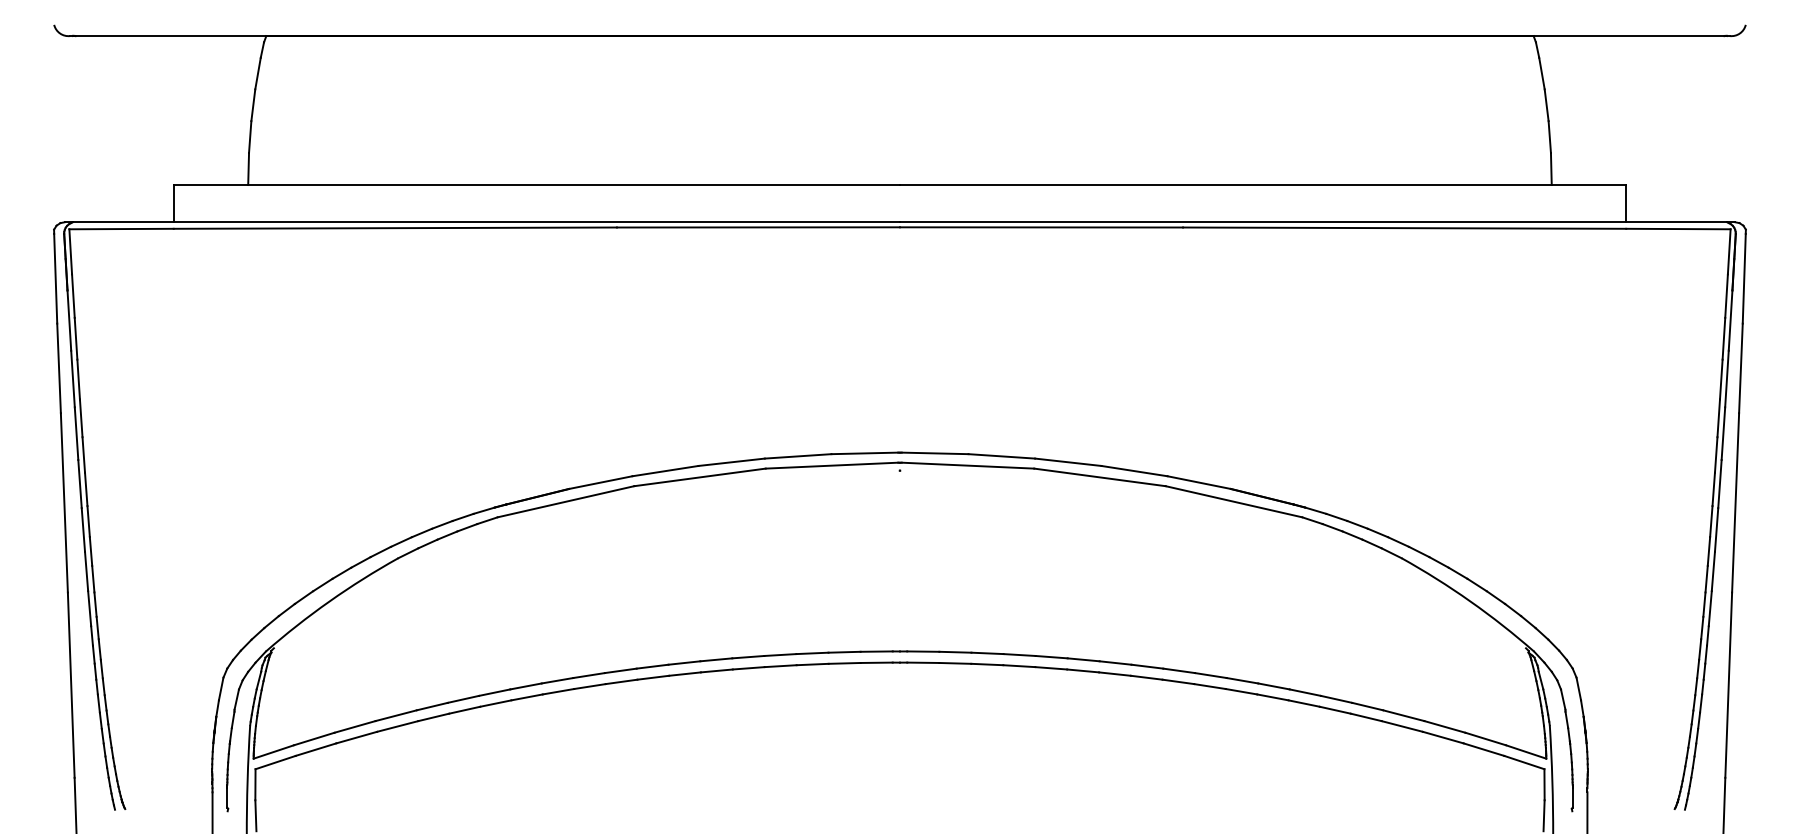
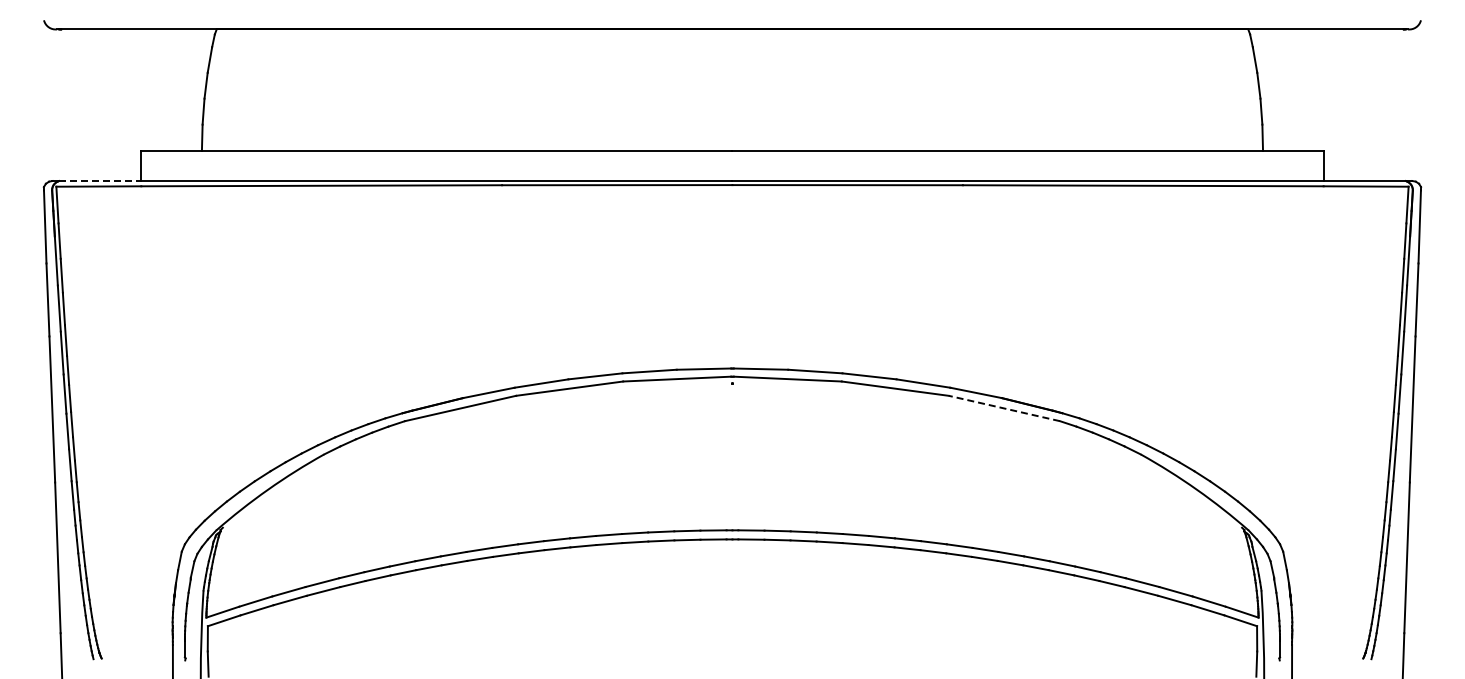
line: (123, 222) -> (100, 181), solid -> dashed
line: (1232, 501) -> (1003, 408), solid -> dashed

